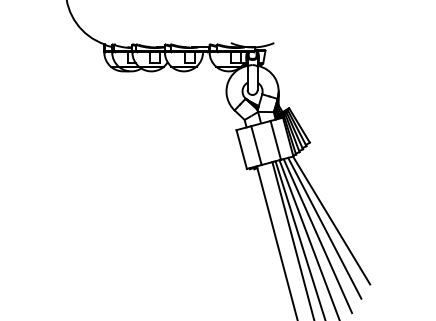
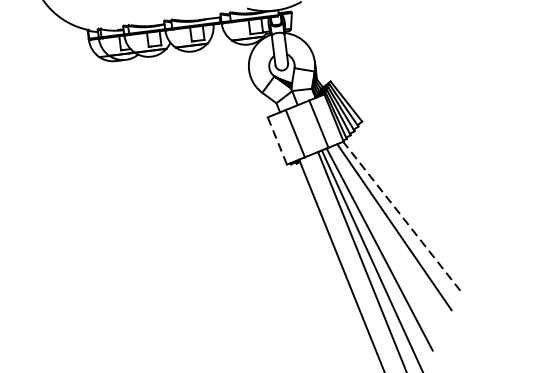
line: (241, 150) -> (277, 142), solid -> dashed
line: (331, 220) -> (401, 216), solid -> dashed
line: (317, 236) -> (386, 238), removed

